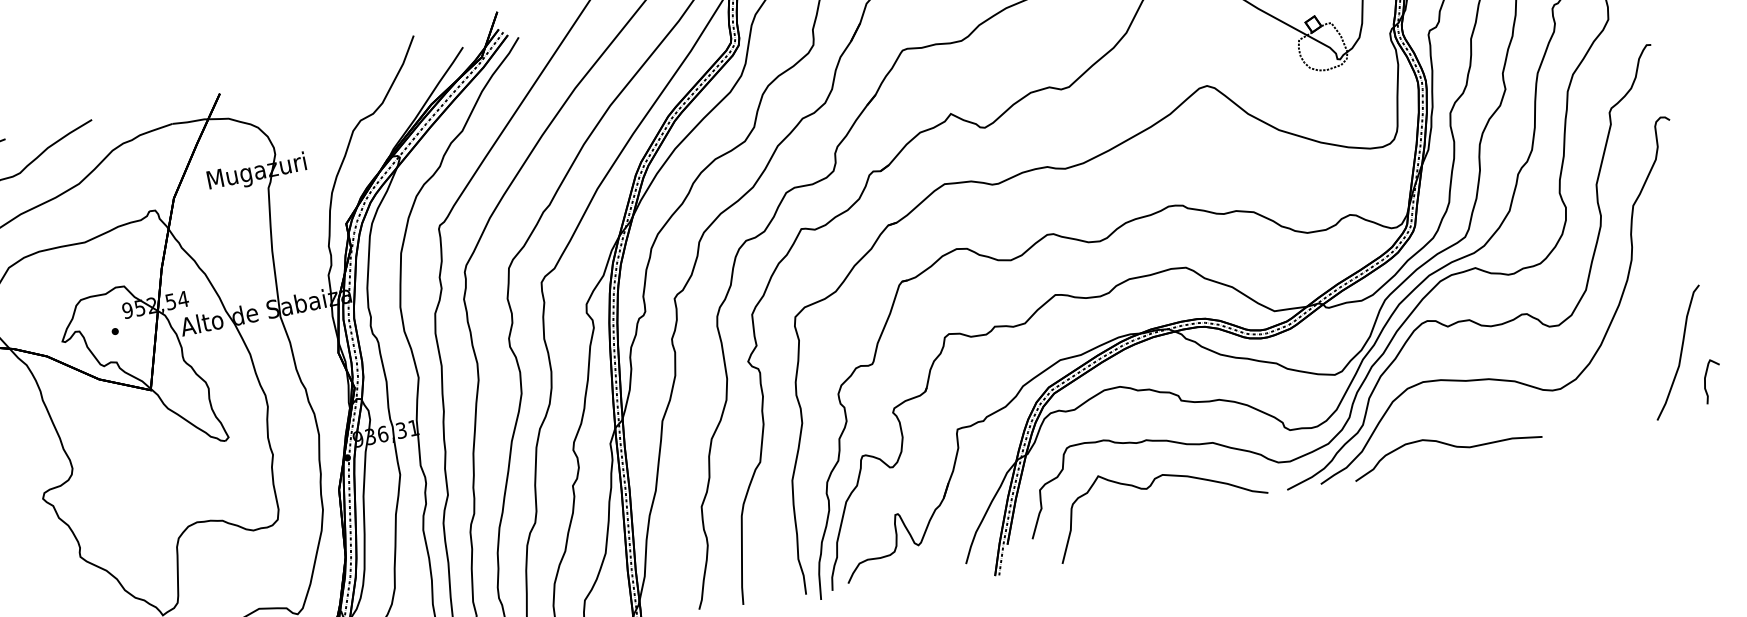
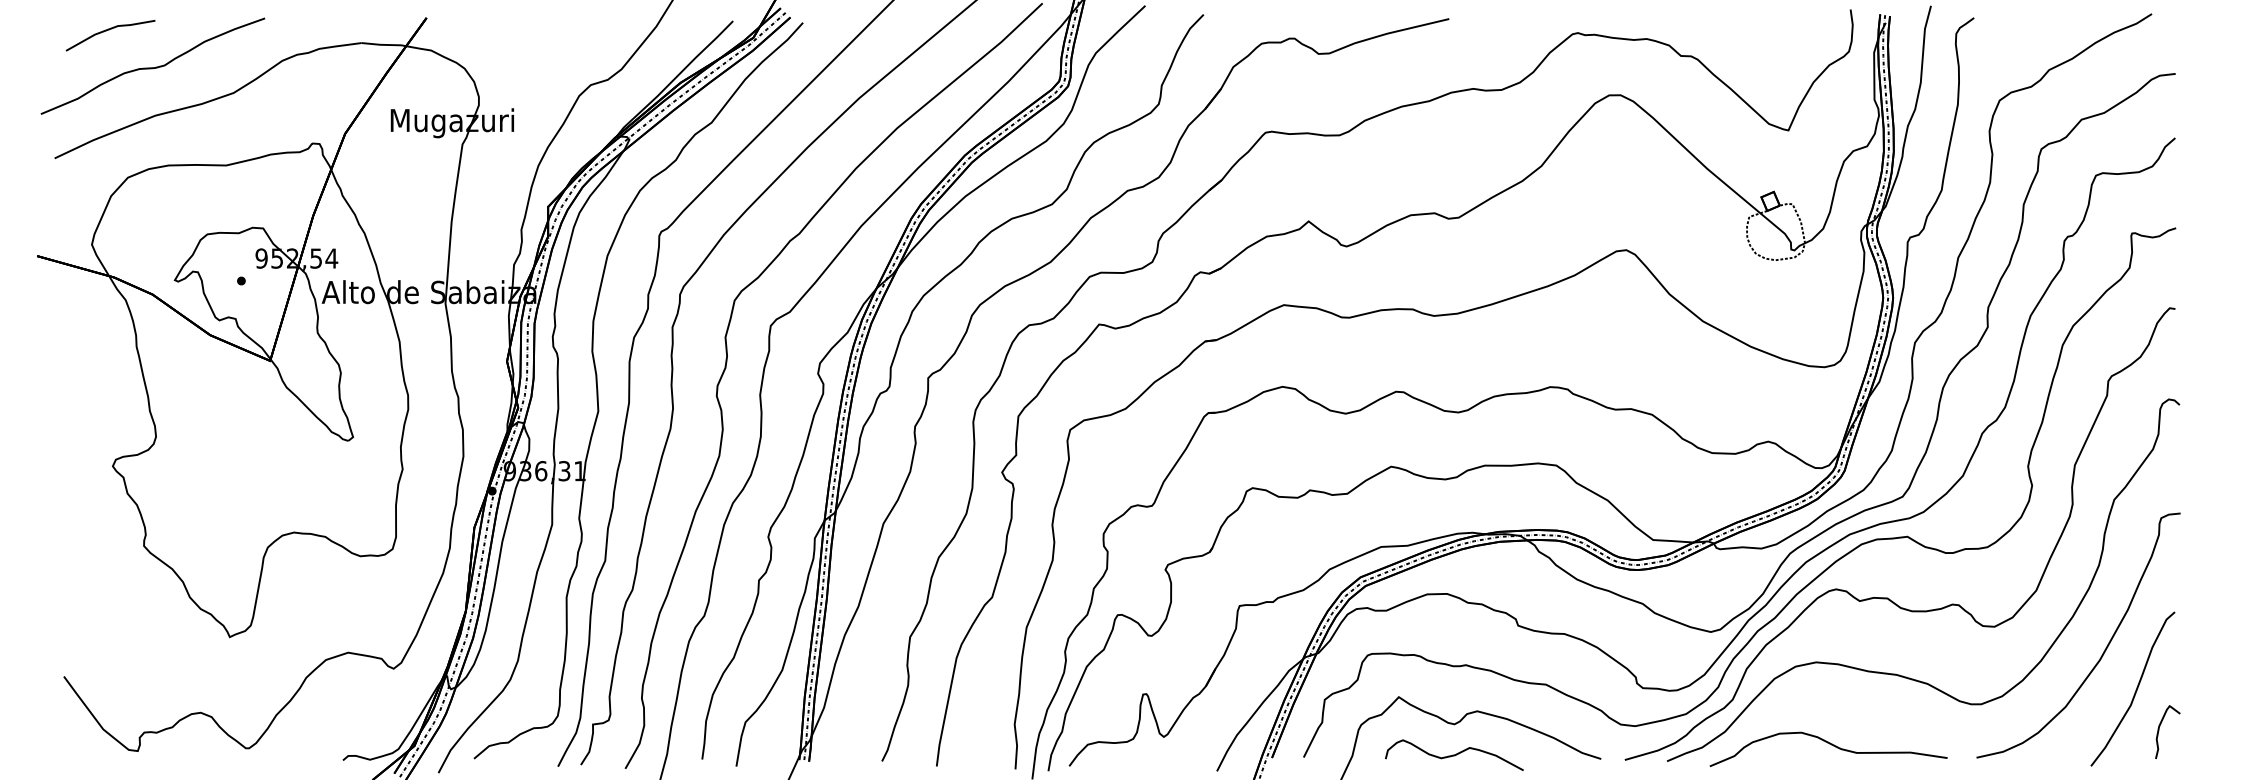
curve: (1649, 325) -> (2104, 649), added
curve: (1151, 512) -> (1454, 754), added

